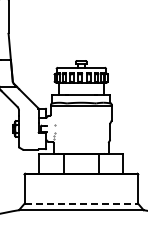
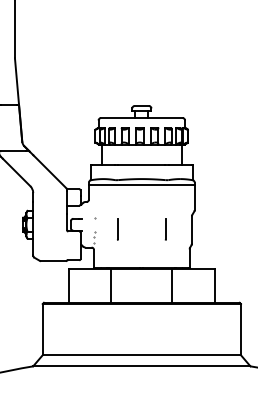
line: (67, 131) -> (117, 229), added
line: (94, 131) -> (164, 229), added
line: (81, 203) -> (142, 354), dashed -> solid

